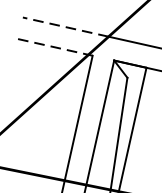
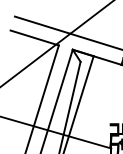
line: (65, 27) -> (42, 25), dashed -> solid
line: (56, 48) -> (35, 38), dashed -> solid

